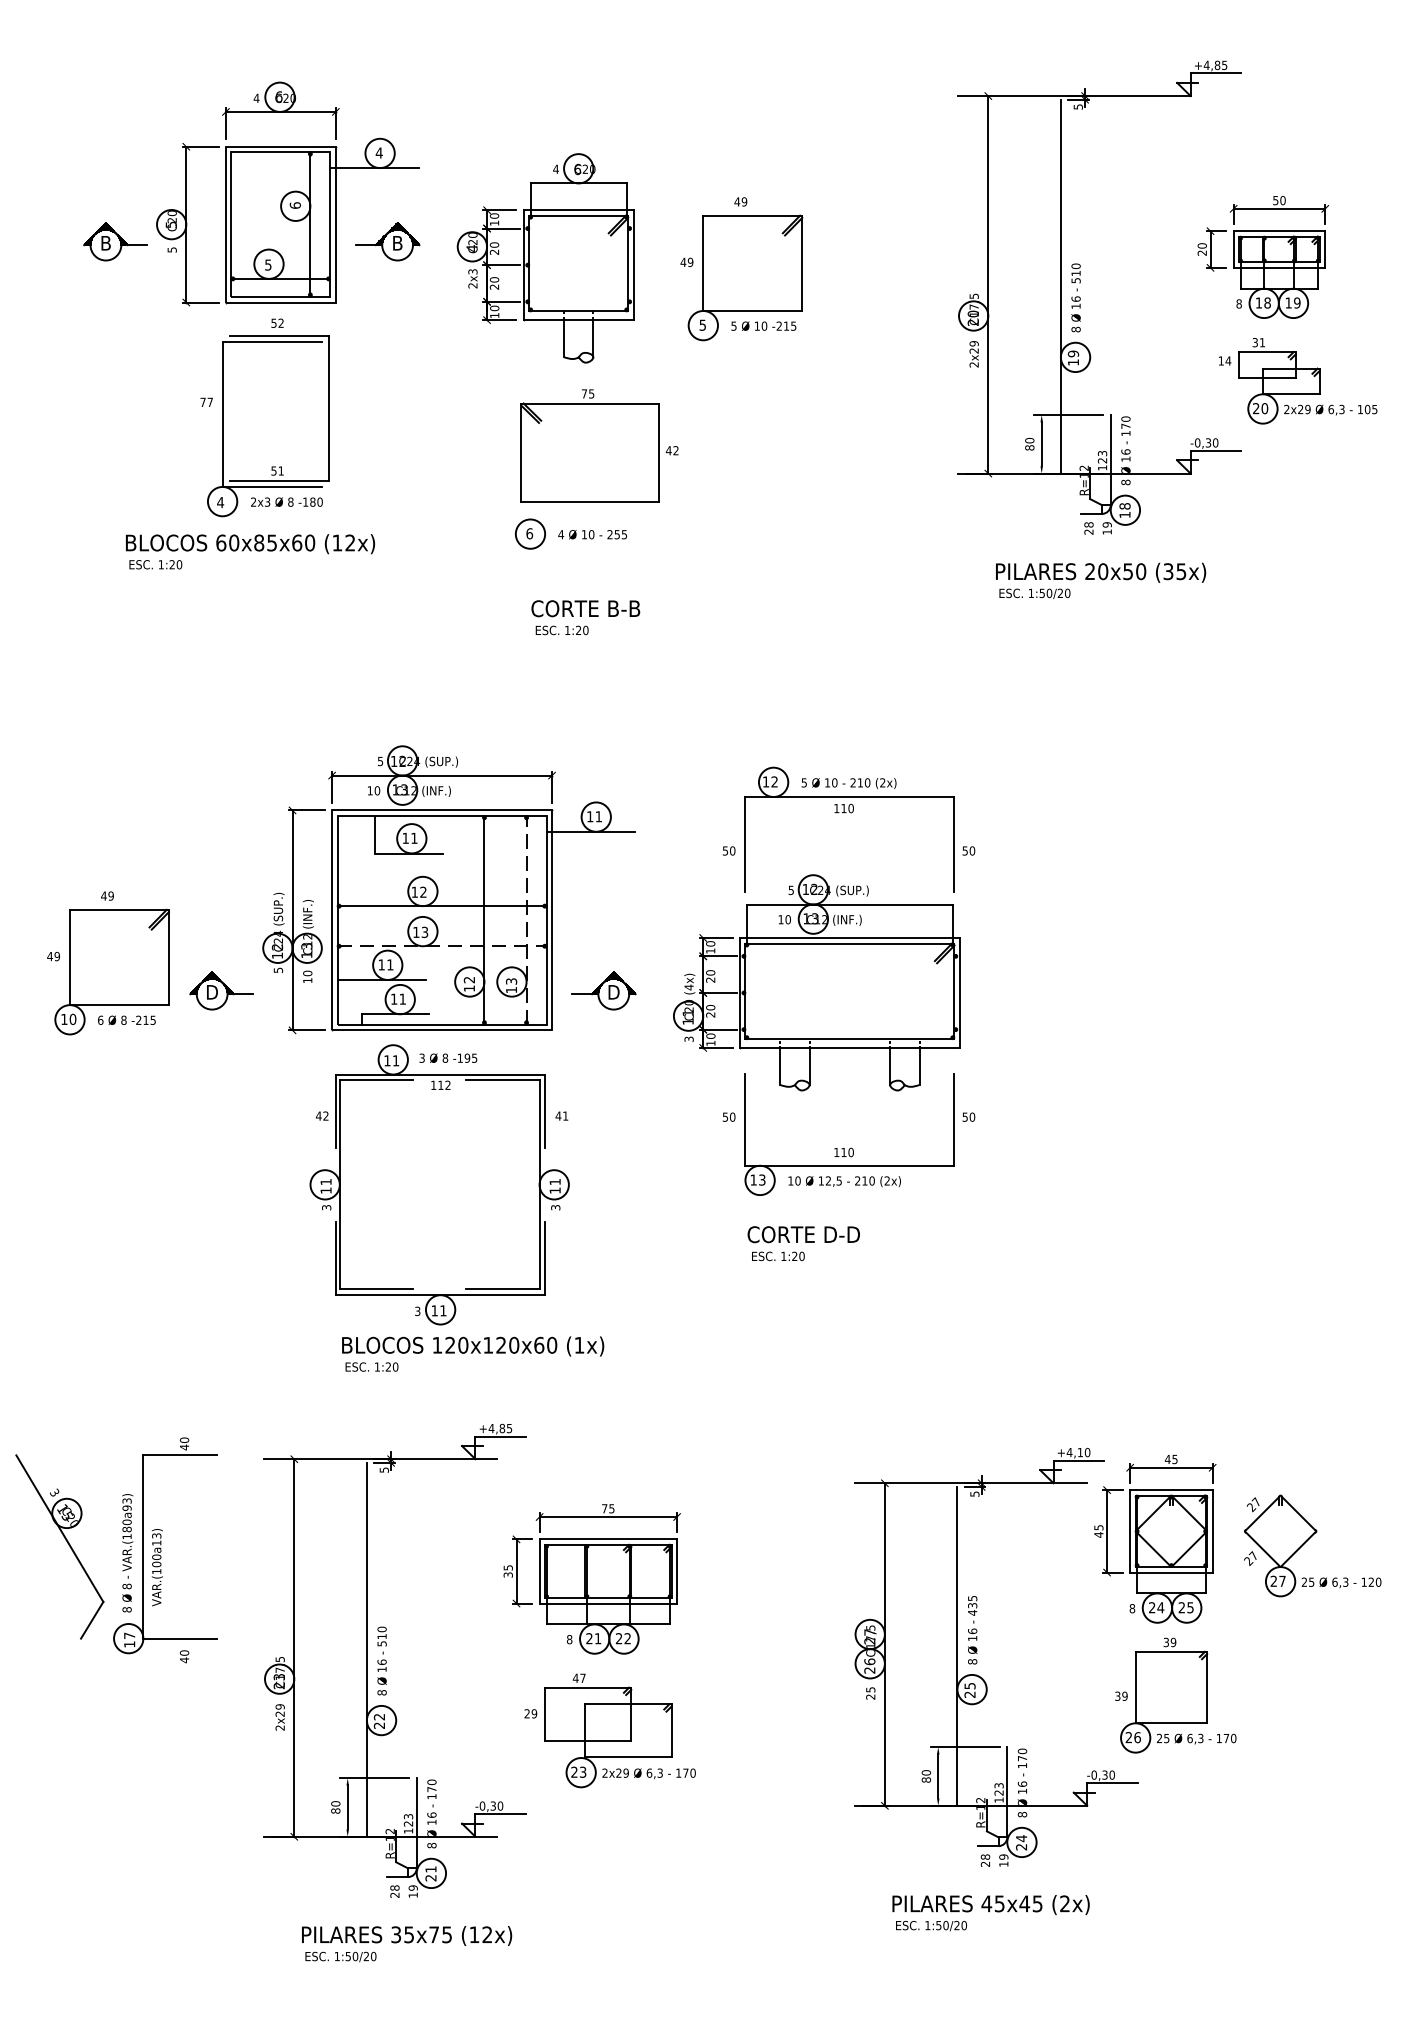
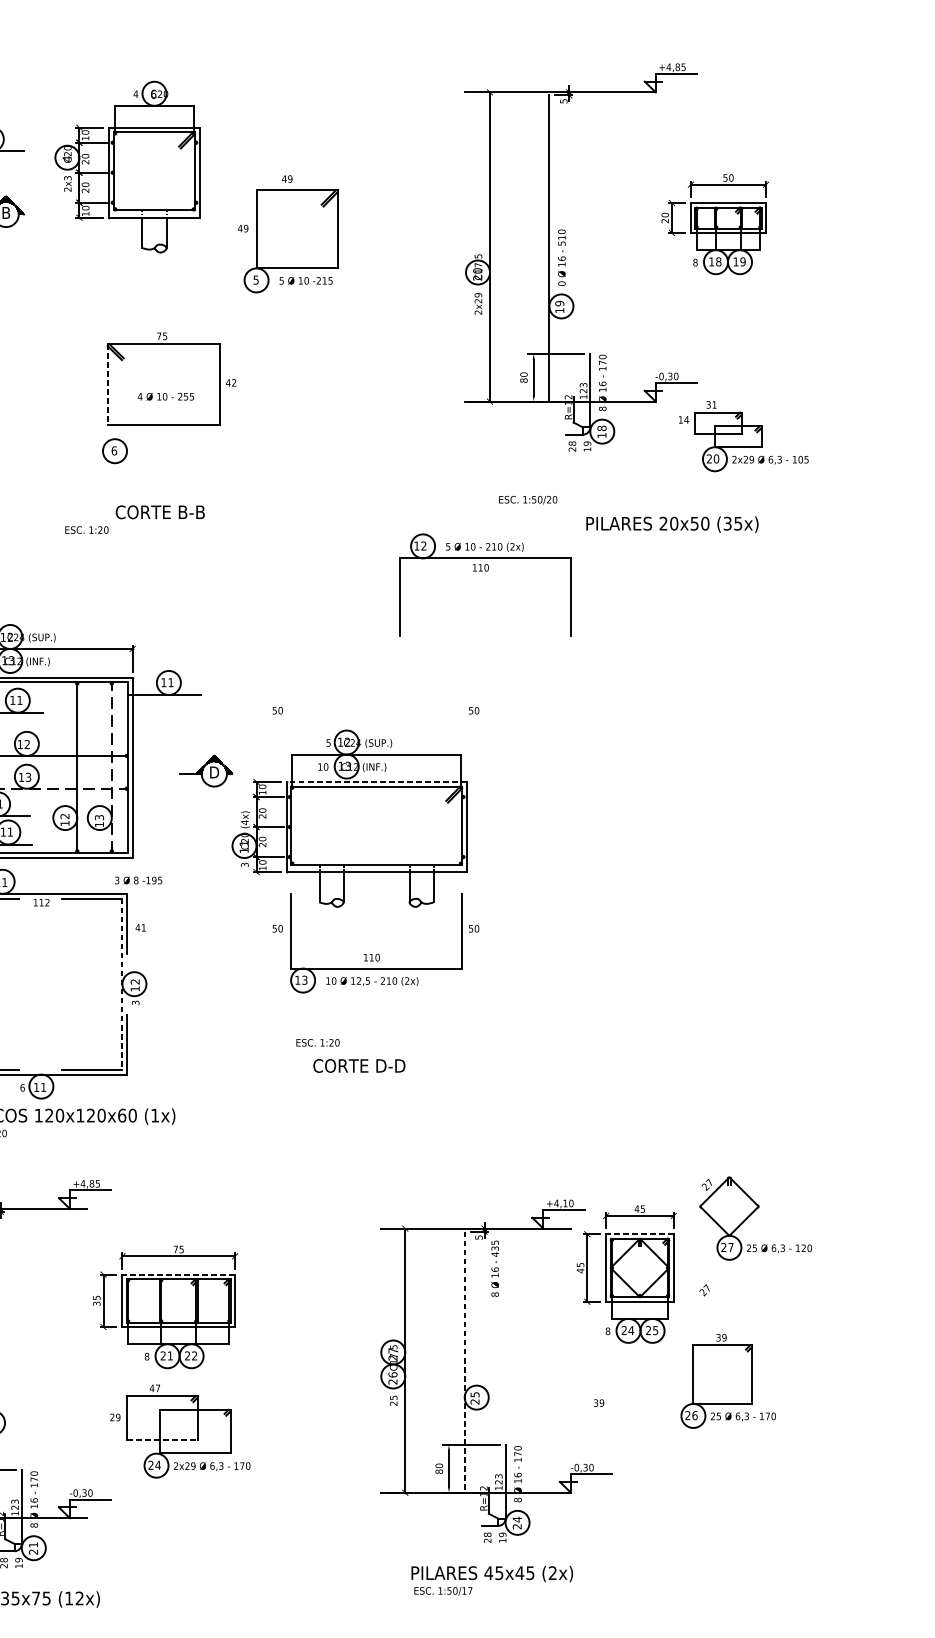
part: (545, 258) -> (127, 167), moved
text: (1075, 329) -> (561, 283), 8 -> 0
part: (1298, 381) -> (744, 436), moved
line: (521, 453) -> (107, 385), solid -> dashed
text: (592, 534) -> (165, 396), moved
text: (1101, 572) -> (672, 524), moved
text: (561, 630) -> (86, 530), moved
part: (850, 813) -> (486, 571), moved
line: (849, 938) -> (376, 782), solid -> dashed
part: (603, 990) -> (205, 770), moved
text: (448, 1057) -> (138, 879), moved
text: (554, 1182) -> (134, 982), 11 -> 12
line: (539, 1185) -> (122, 984), solid -> dashed
text: (803, 1234) -> (359, 1065), moved
text: (417, 1310) -> (22, 1087), 3 -> 6
line: (1170, 1490) -> (639, 1234), solid -> dashed
line: (608, 1539) -> (178, 1274), solid -> dashed
part: (1308, 1540) -> (752, 1214), moved
text: (972, 1630) -> (495, 1268), moved
line: (957, 1646) -> (464, 1362), solid -> dashed
part: (1178, 1695) -> (728, 1381), moved
line: (588, 1740) -> (162, 1439), solid -> dashed
text: (582, 1771) -> (157, 1464), 23 -> 24
text: (960, 1925) -> (467, 1590), 1:50/20 -> 1:50/17

